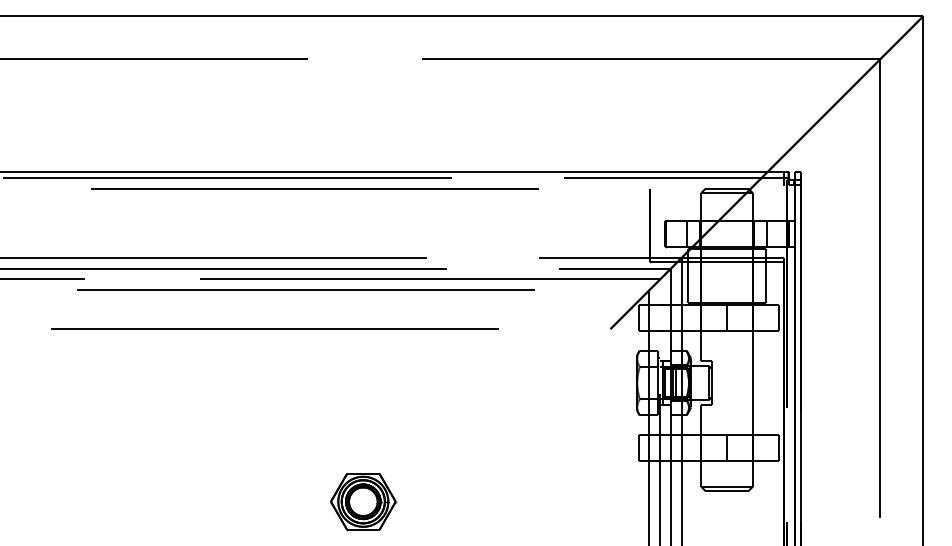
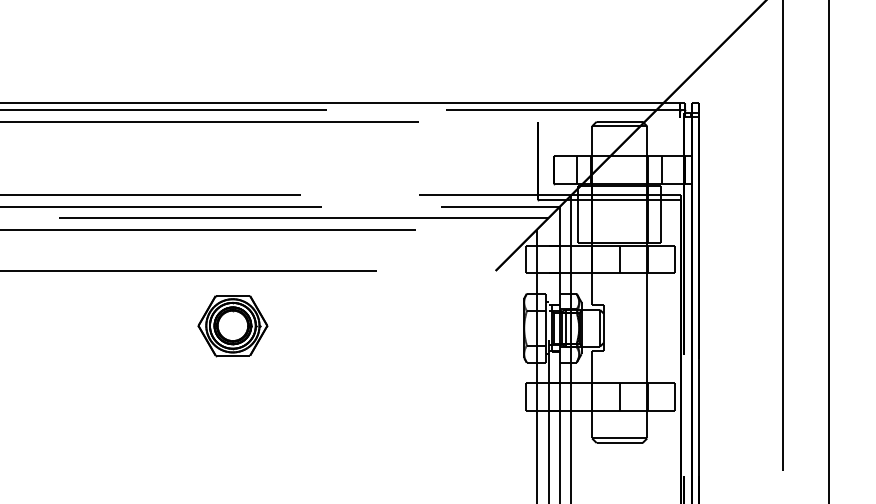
part: (363, 502) -> (233, 326), moved

